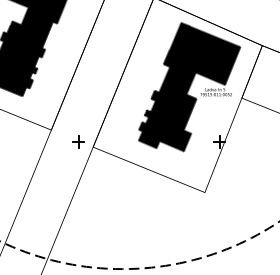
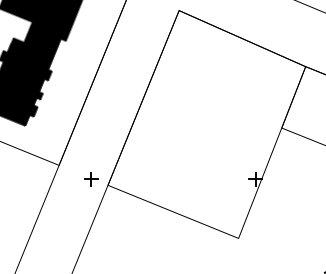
part: (189, 87) -> (220, 115), removed

